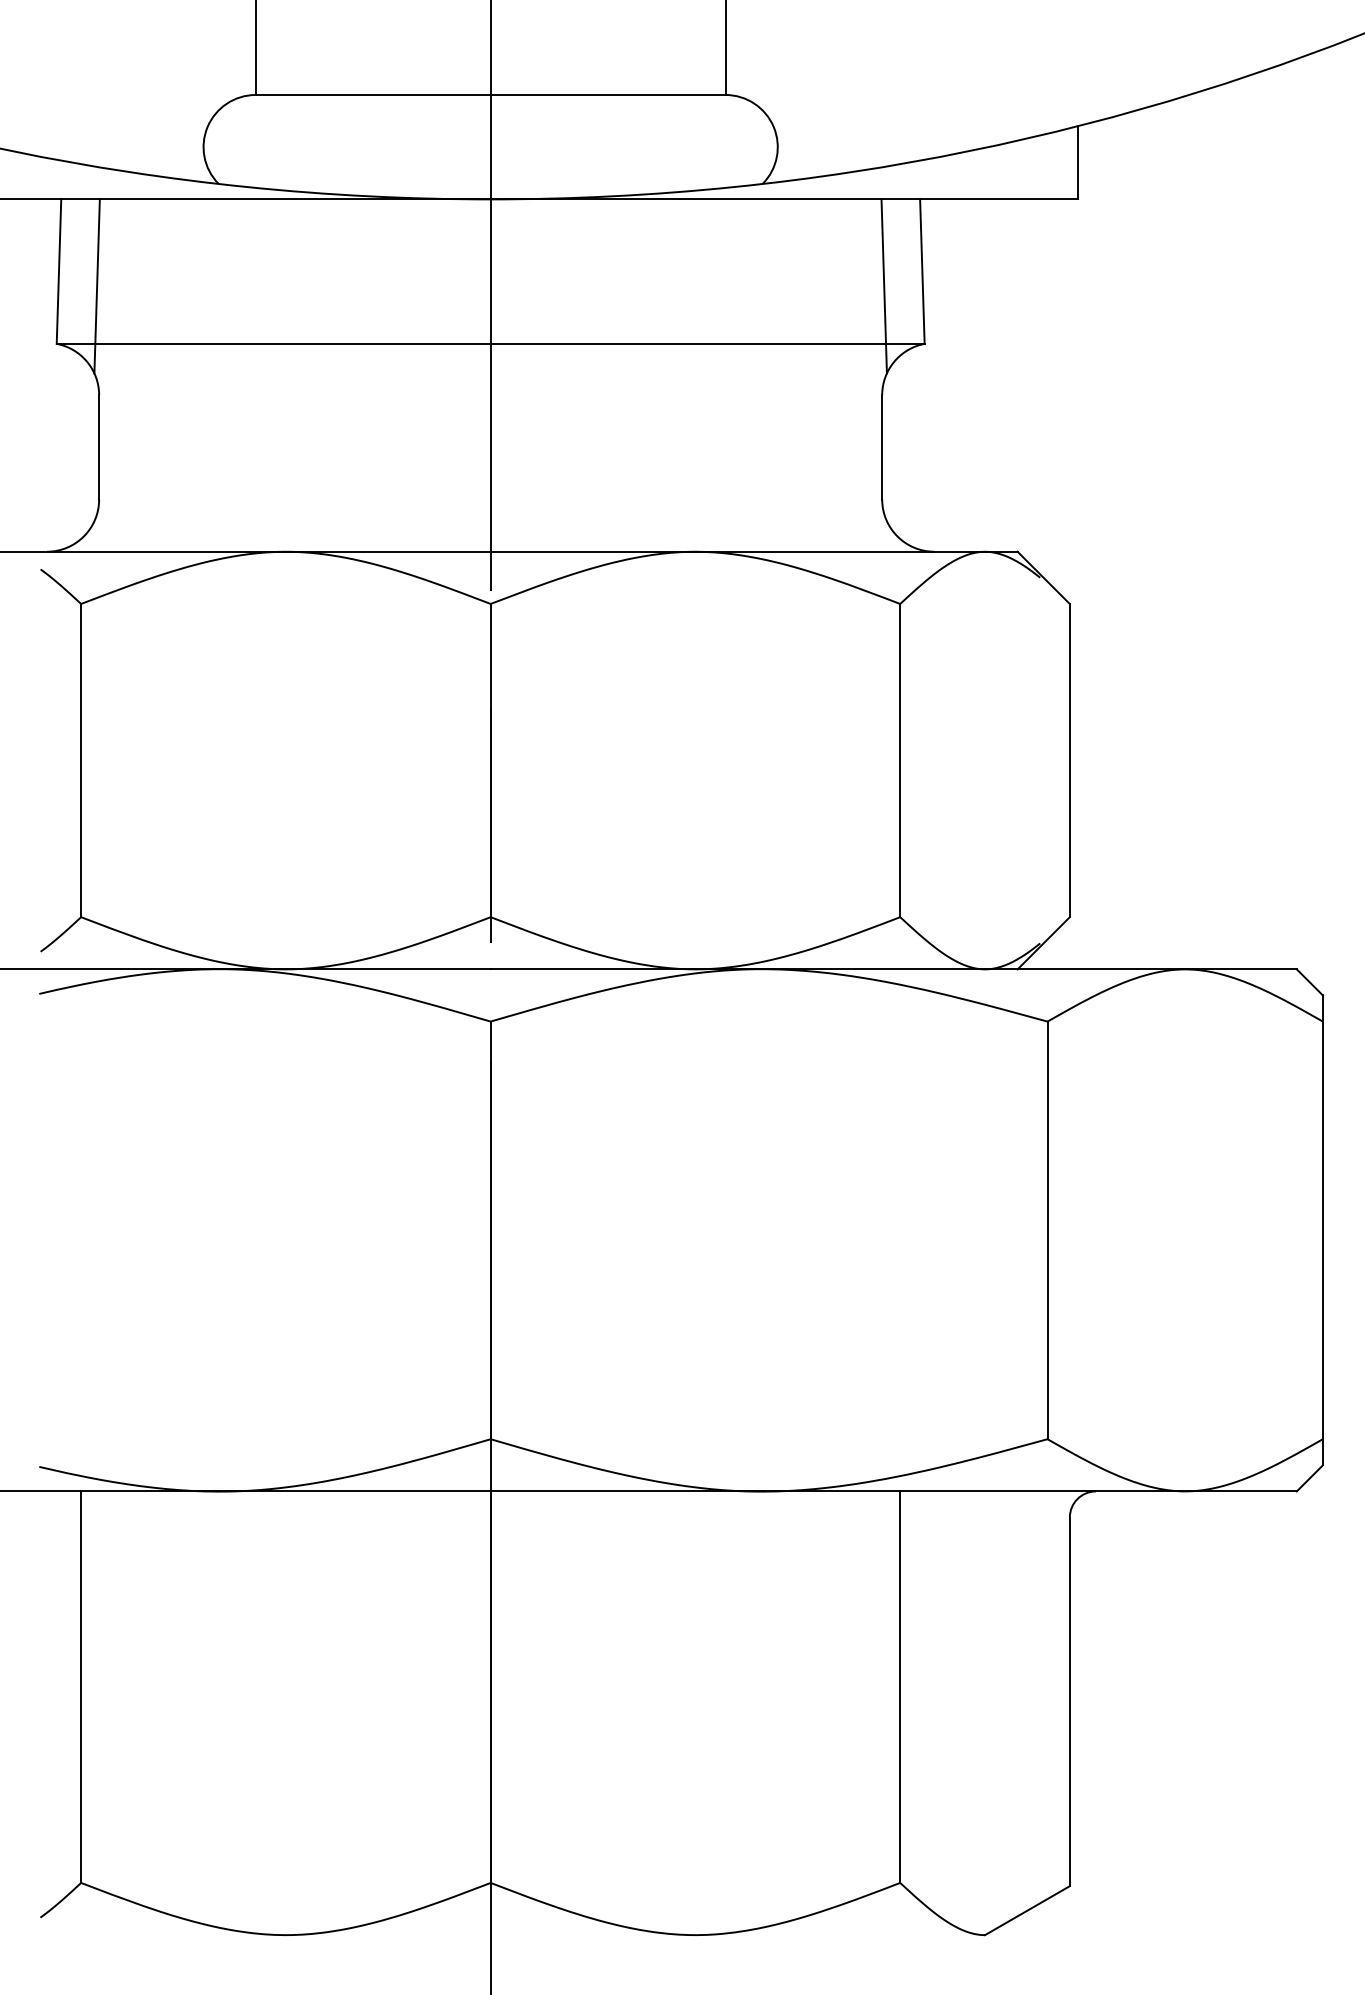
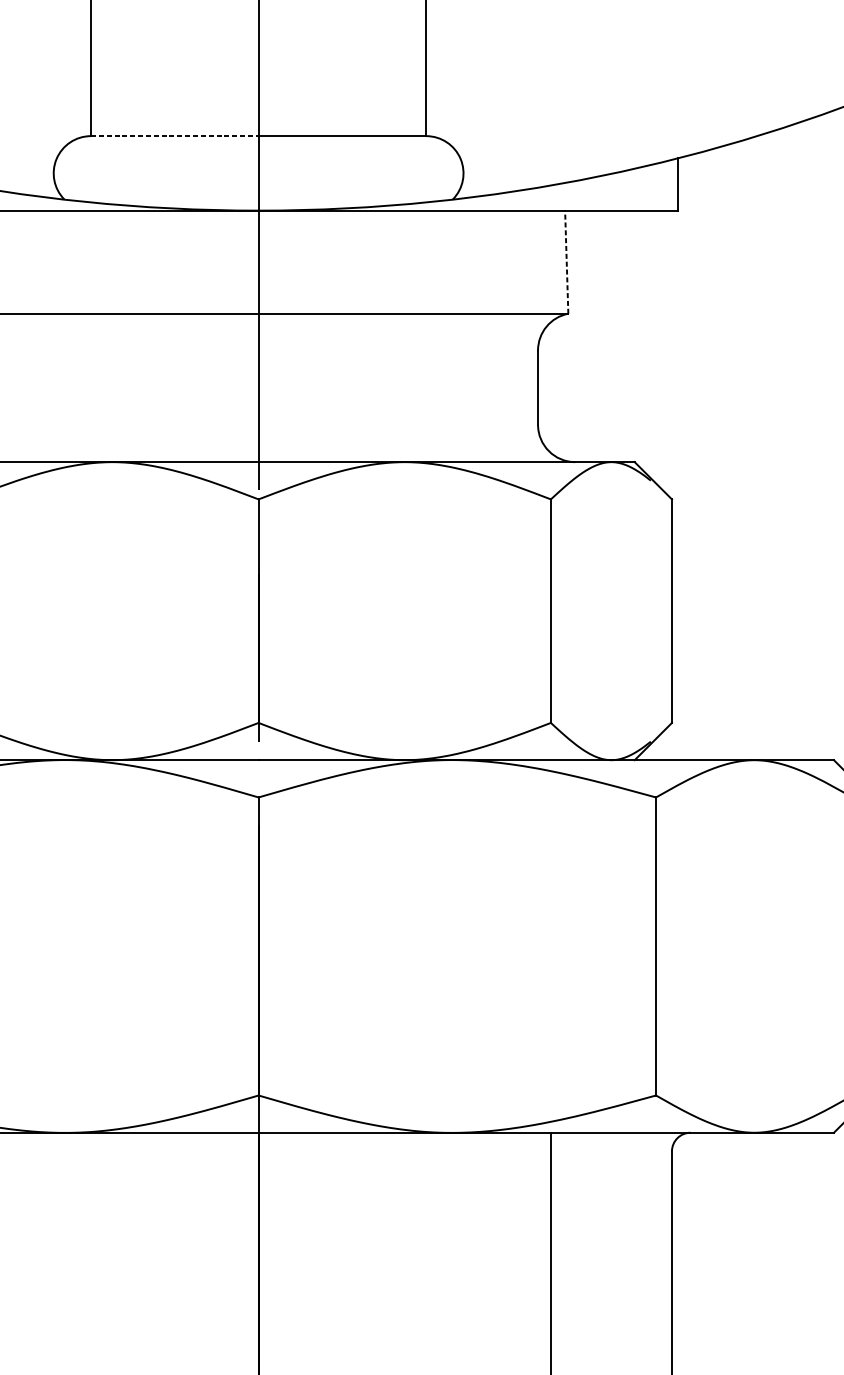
line: (373, 94) -> (174, 135), solid -> dashed
line: (922, 271) -> (566, 262), solid -> dashed
line: (883, 286) -> (538, 272), removed

